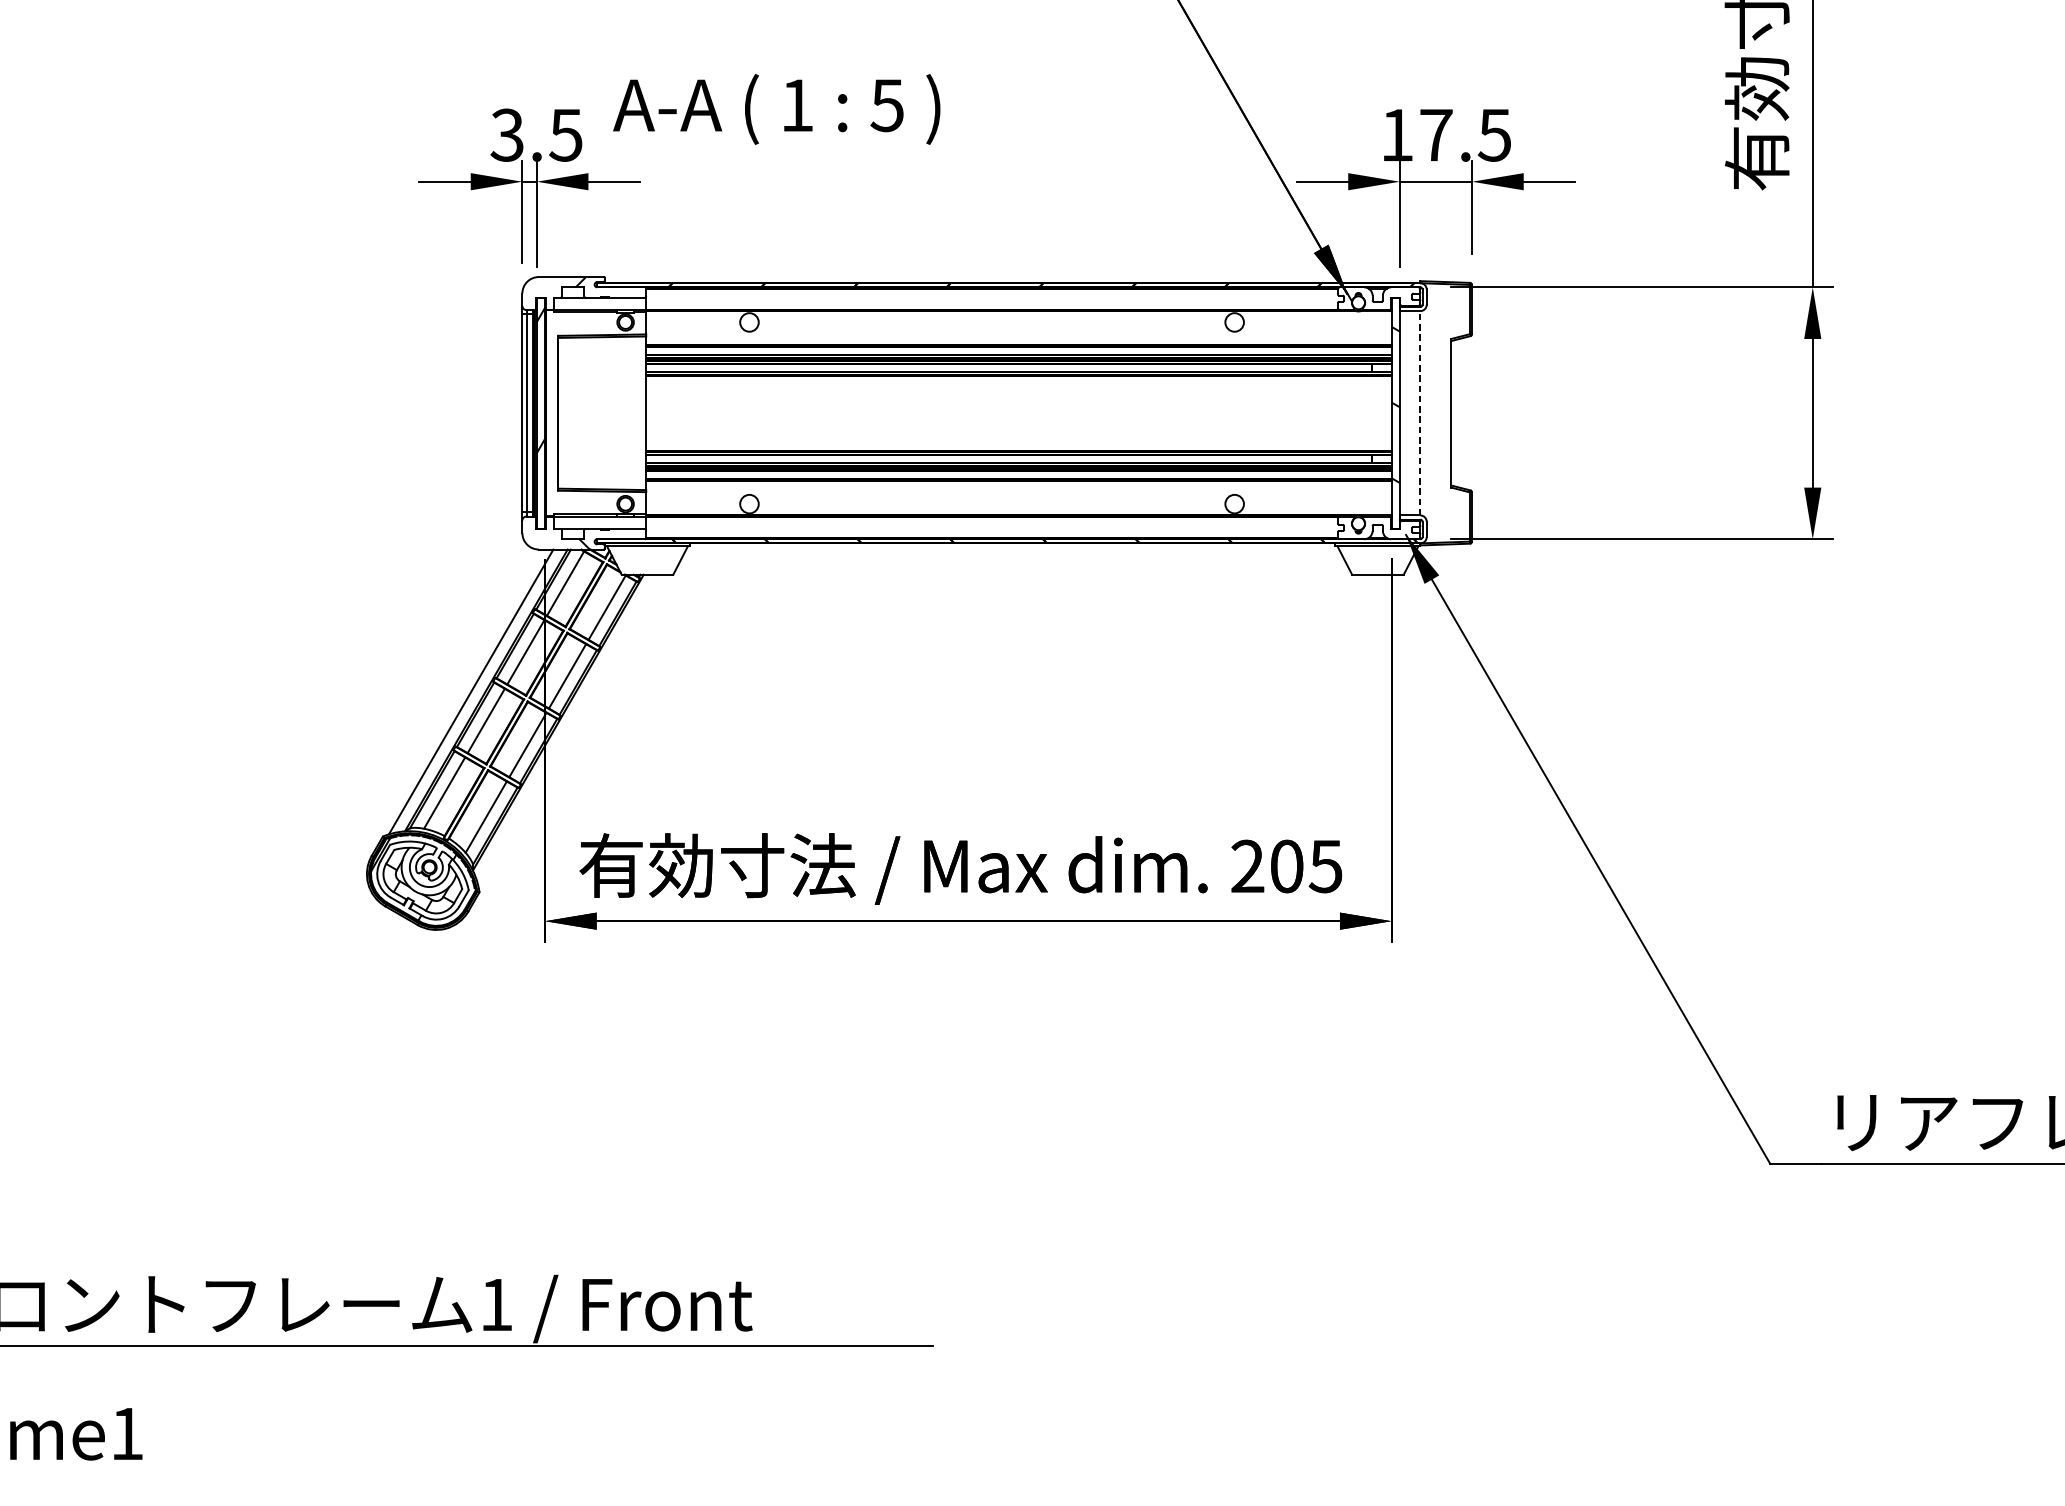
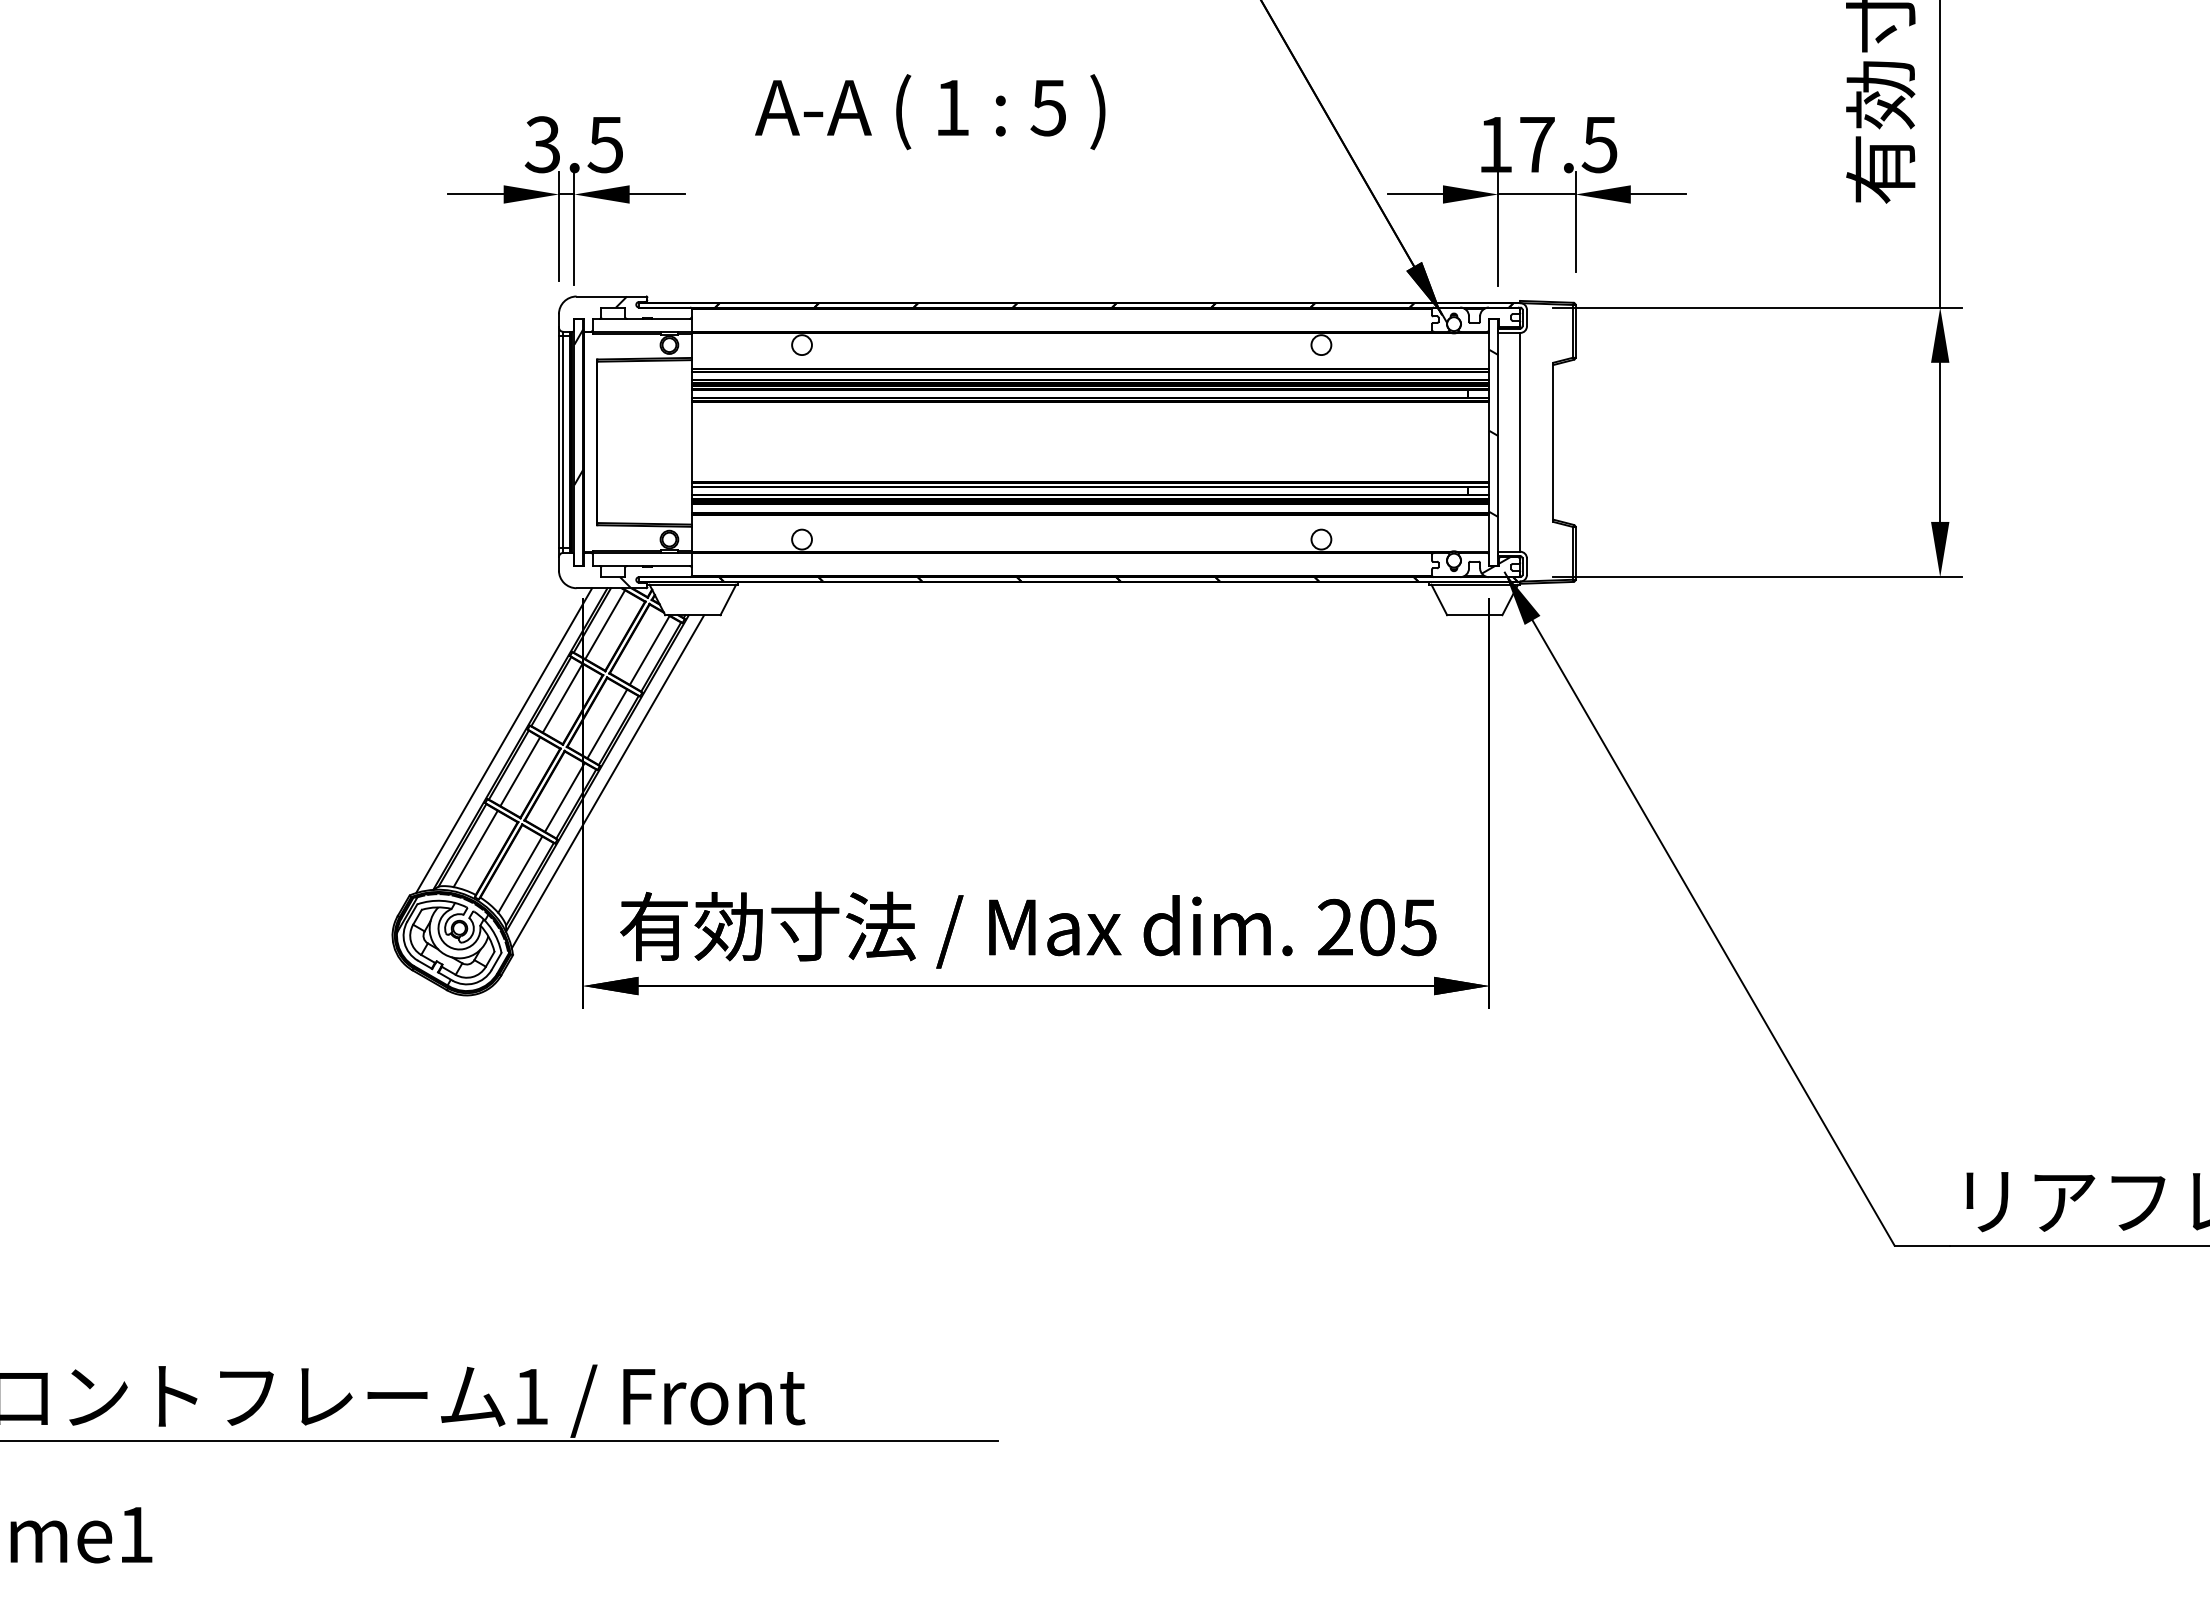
text: (776, 109) -> (930, 112), moved
line: (1420, 412) -> (1520, 441), dashed -> solid
hatch: (1397, 528) -> (1495, 565), added
line: (567, 730) -> (607, 781), added

